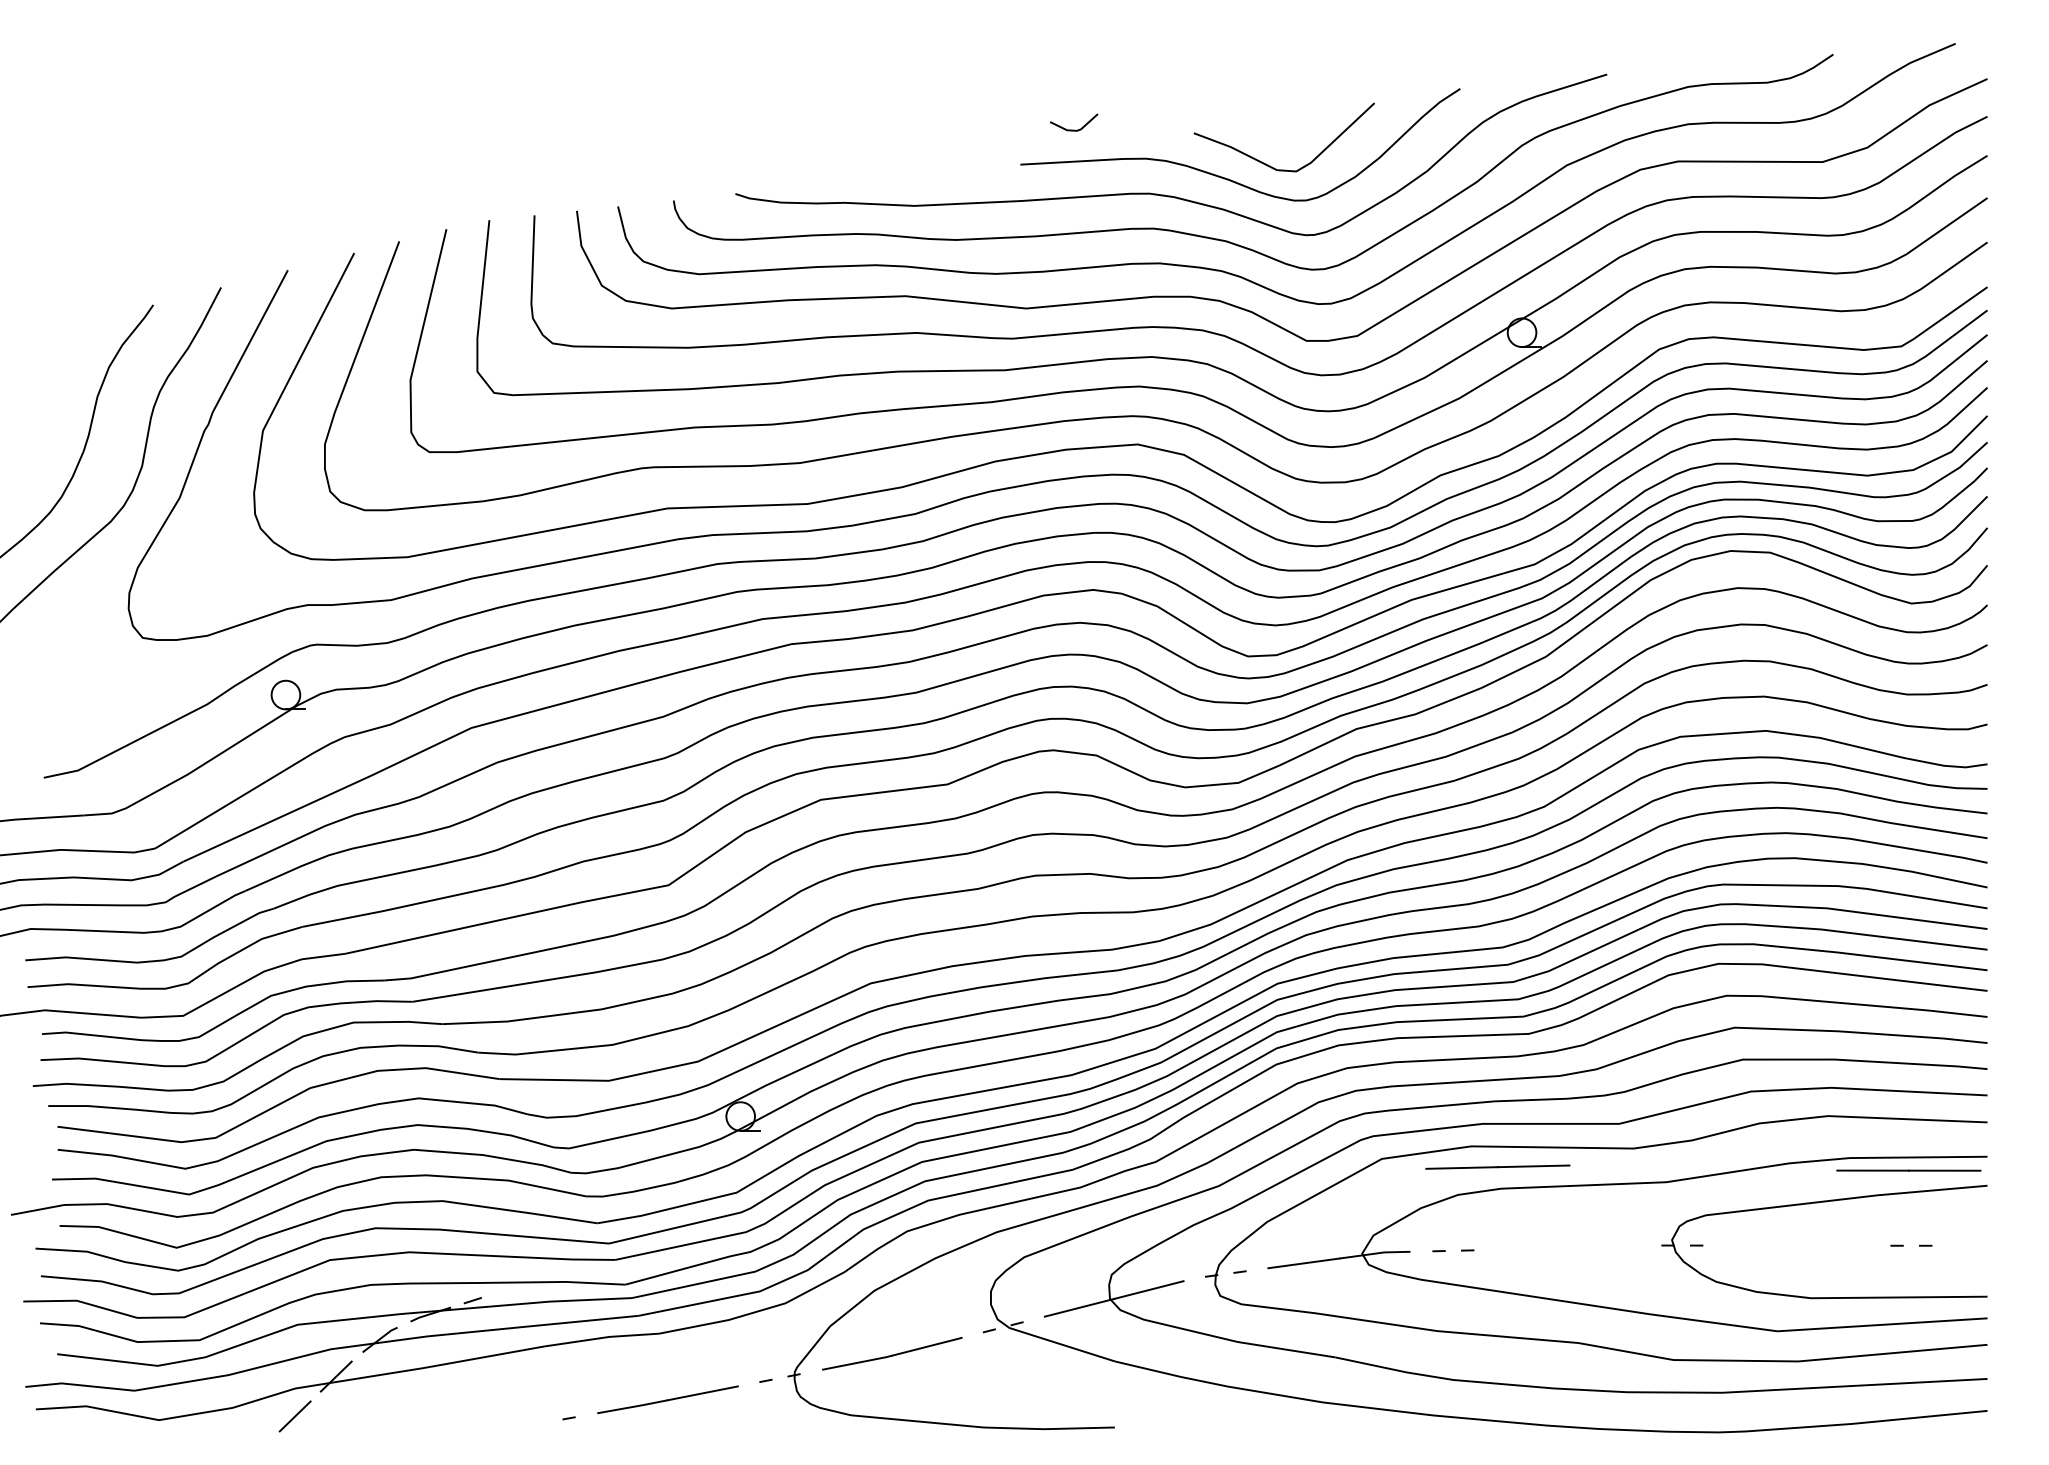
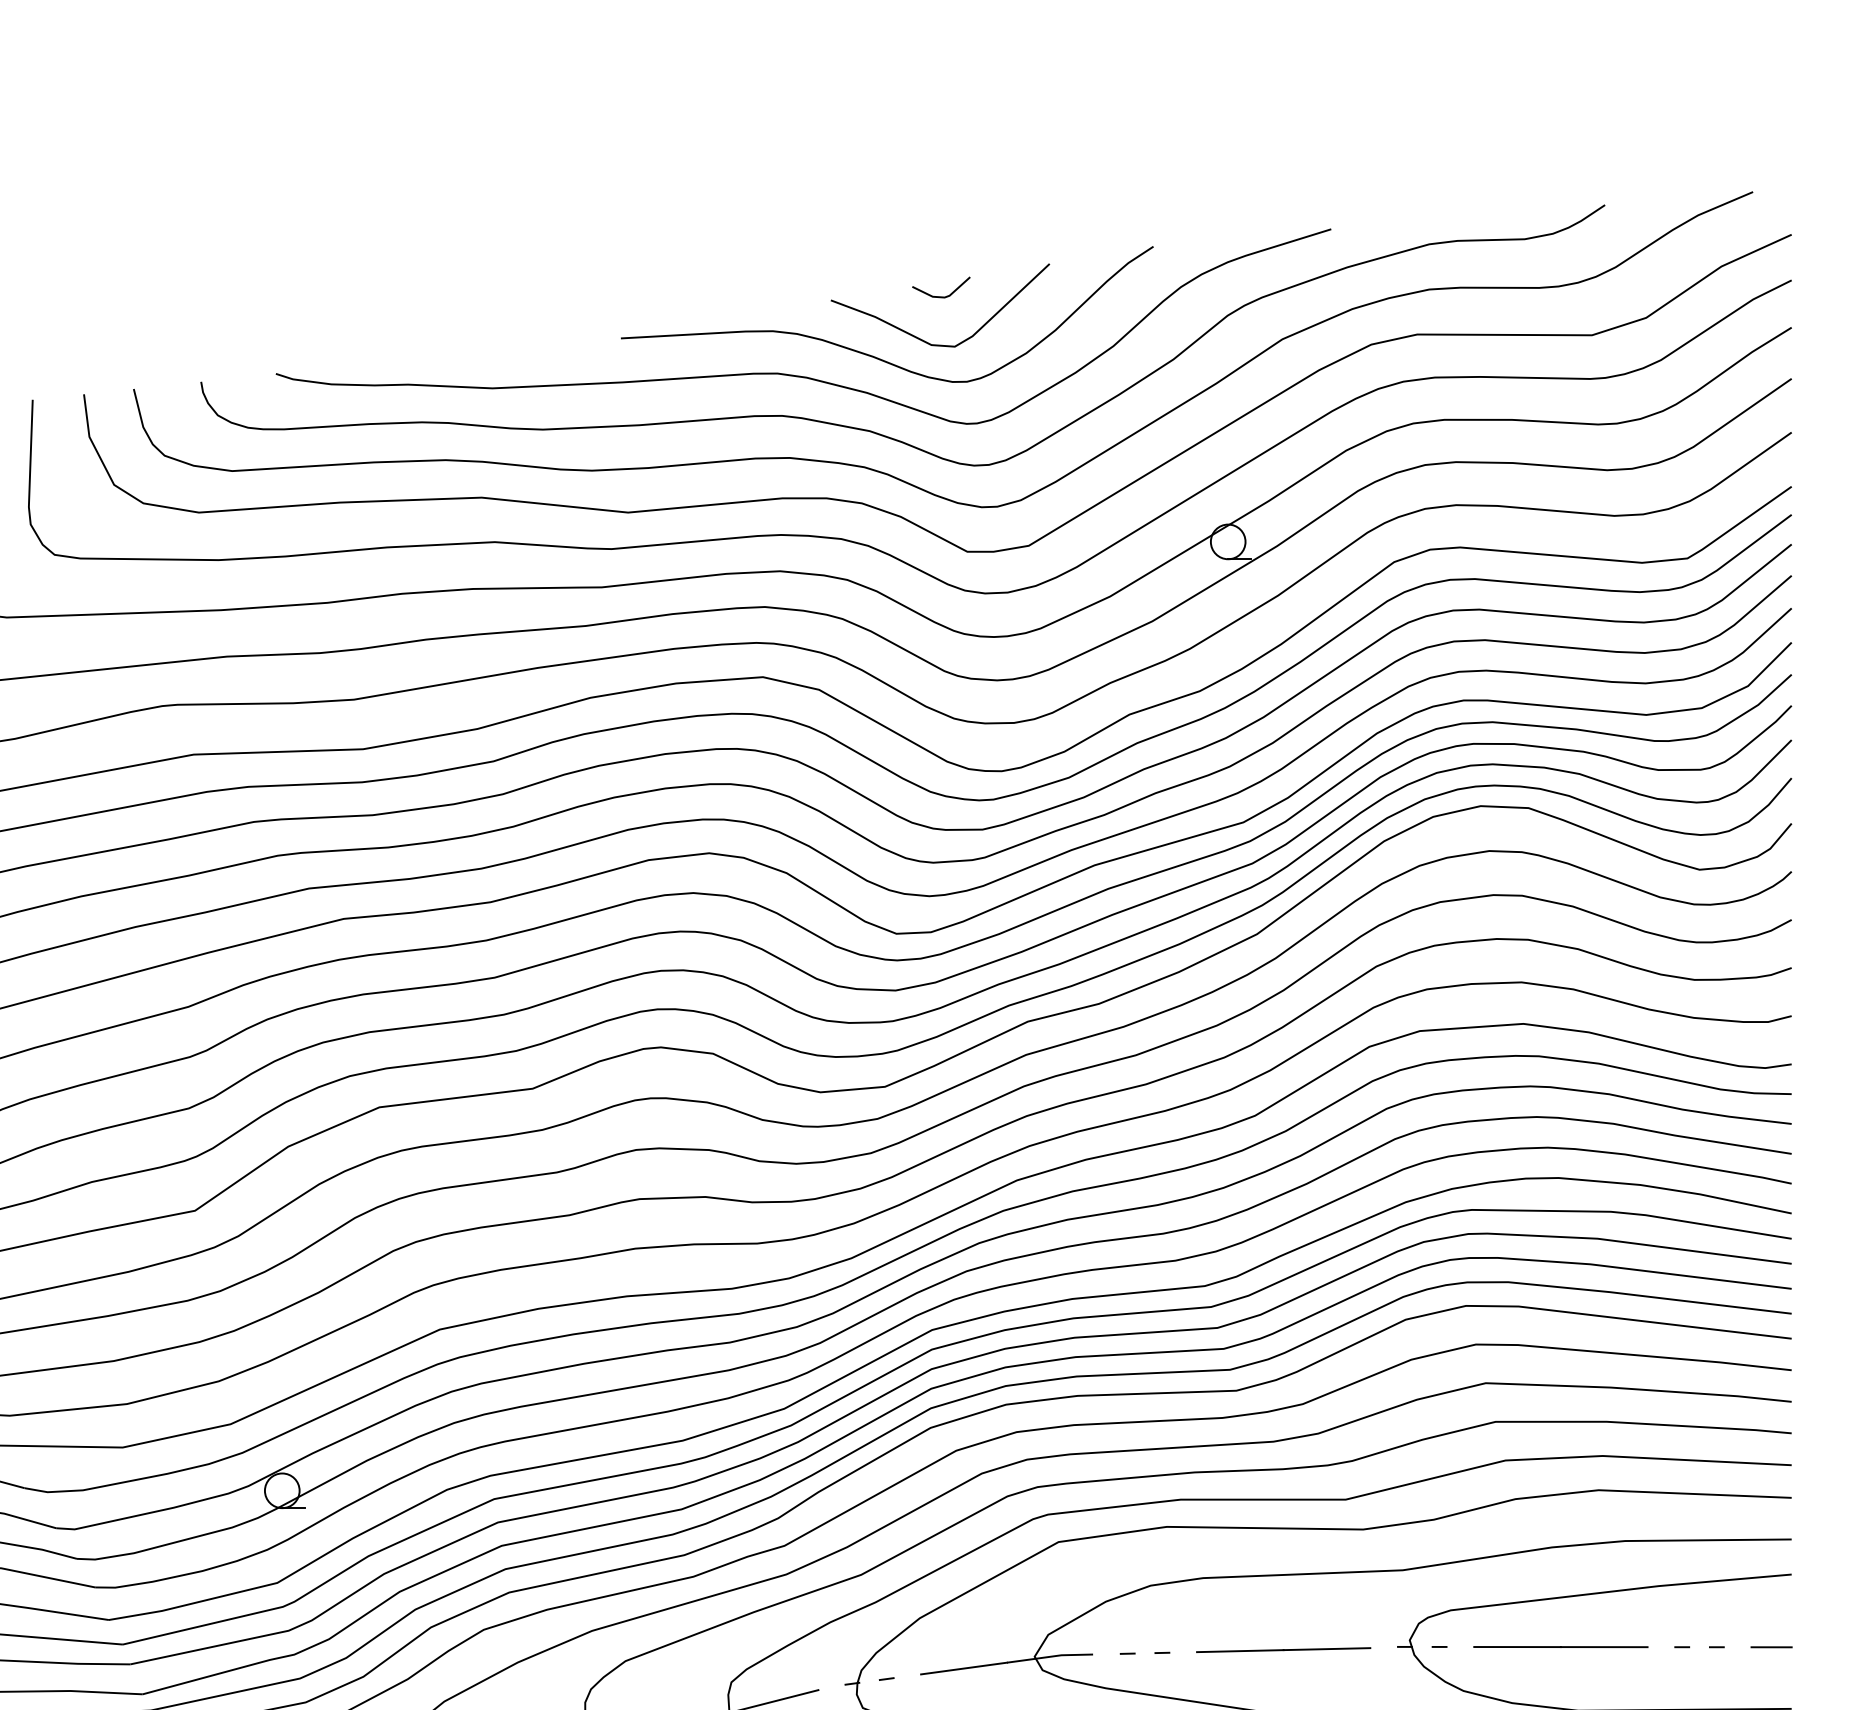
line: (1074, 129) -> (941, 295), moved
line: (1497, 1166) -> (1283, 1649), moved
line: (1908, 1170) -> (1560, 1646), moved
line: (1970, 1245) -> (1771, 1646), added

